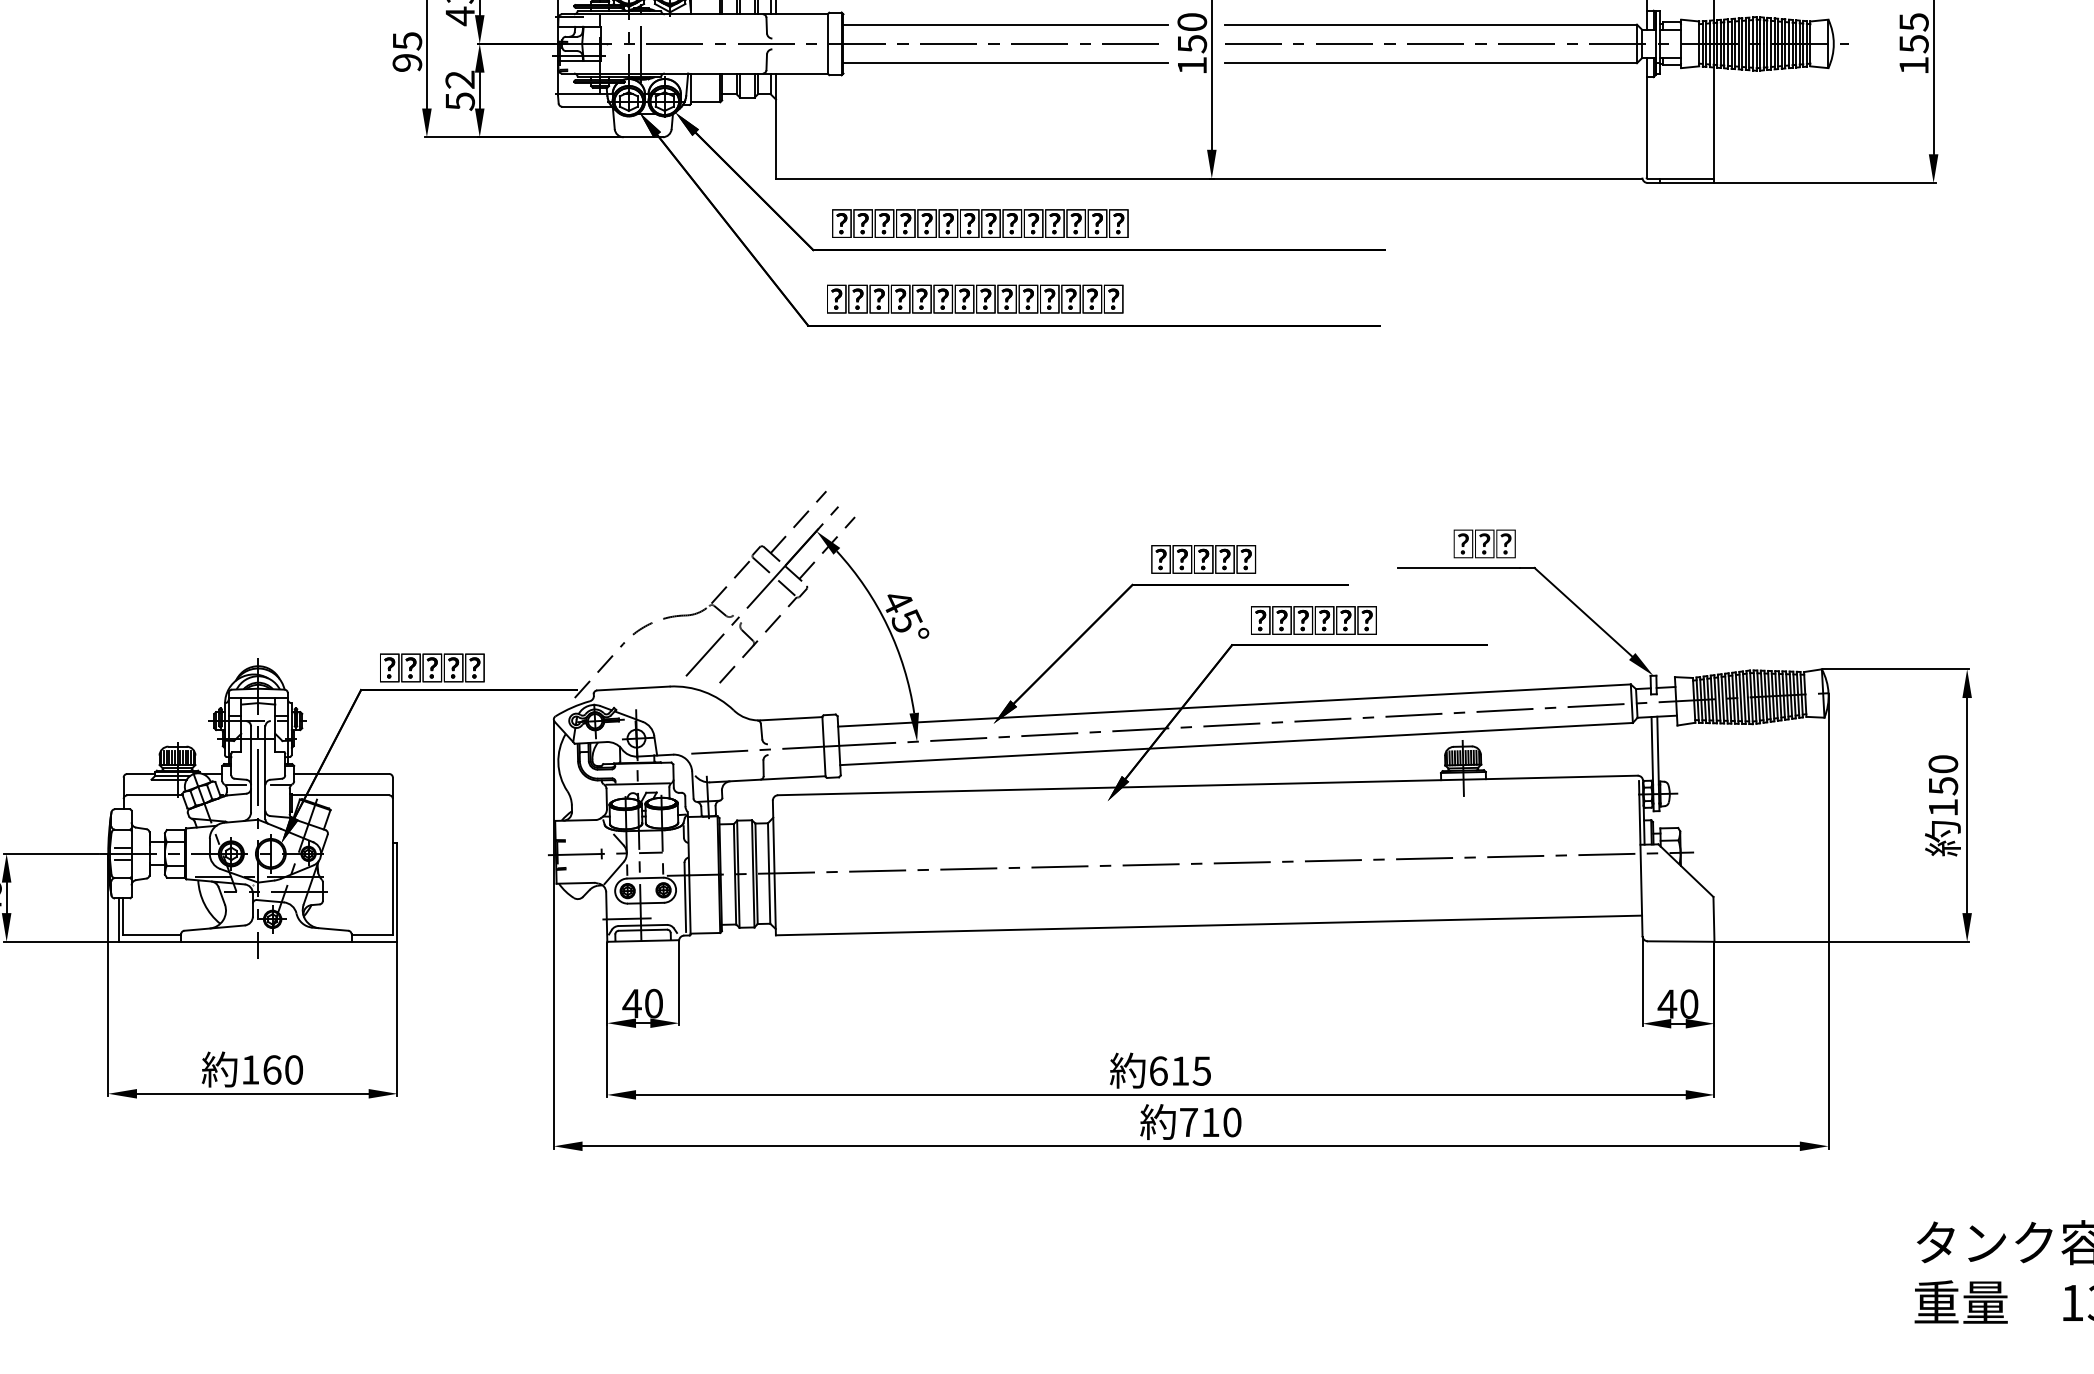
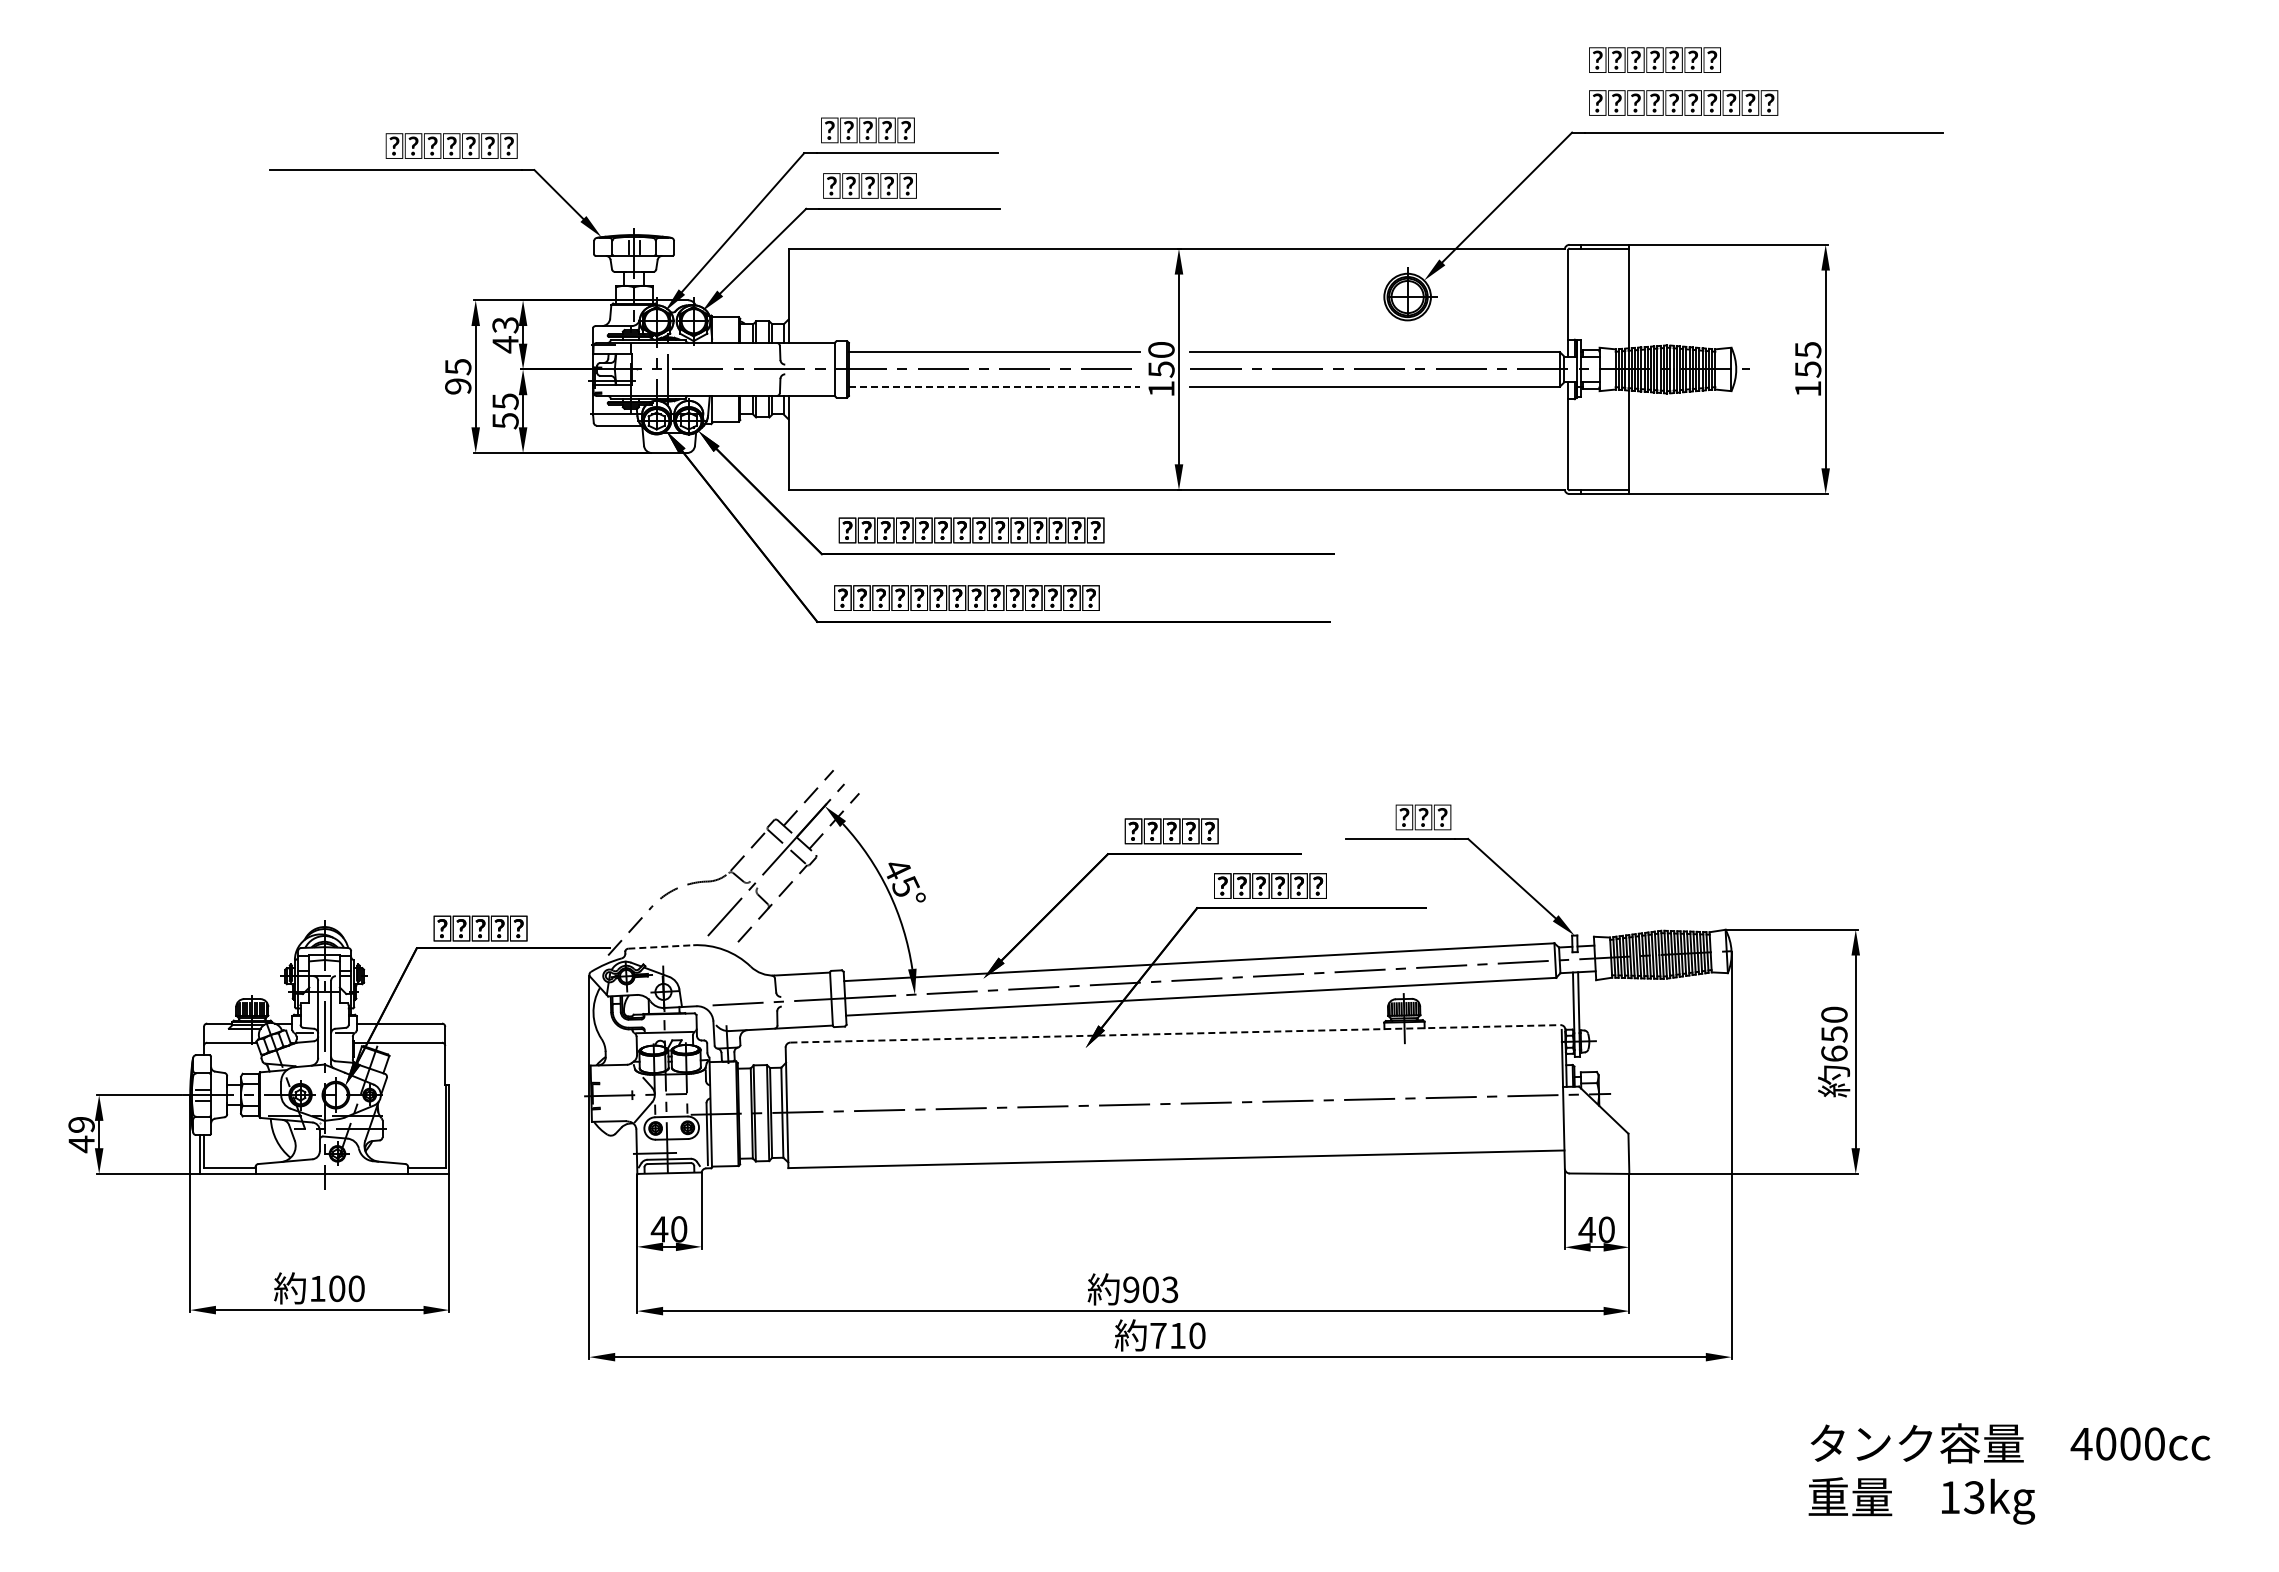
line: (1005, 62) -> (994, 386), solid -> dashed
text: (460, 79) -> (505, 401), 52 -> 55
line: (633, 687) -> (660, 946), solid -> dashed
line: (1207, 785) -> (1175, 1033), solid -> dashed
text: (1943, 807) -> (1834, 1053), 150 -> 650
text: (272, 1069) -> (337, 1288), 160 -> 100
text: (1180, 1070) -> (1150, 1289), 615 -> 903

